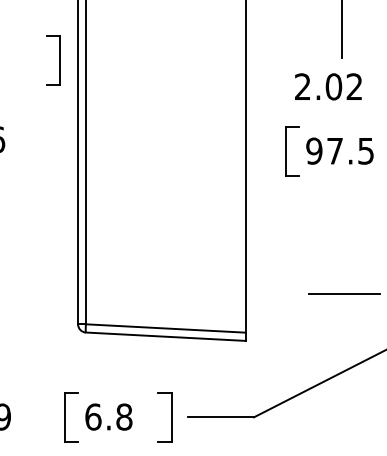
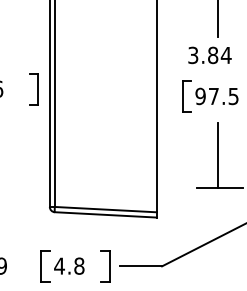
part: (52, 60) -> (33, 89), moved
text: (328, 86) -> (209, 55), 2.02 -> 3.84
line: (342, 242) -> (218, 154), added
text: (93, 416) -> (59, 265), 6.8 -> 4.8

